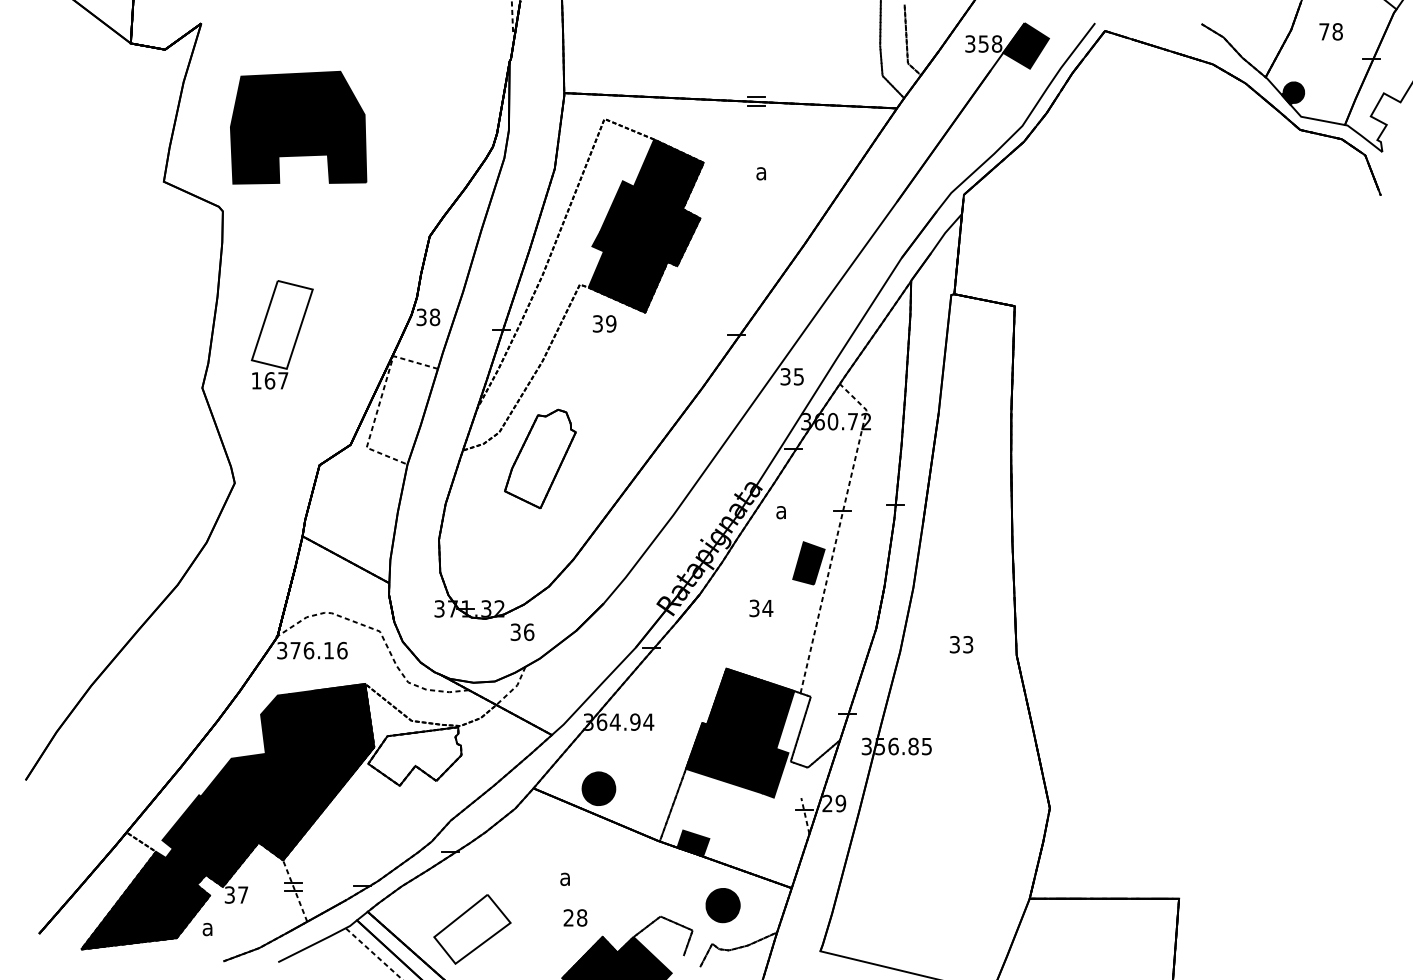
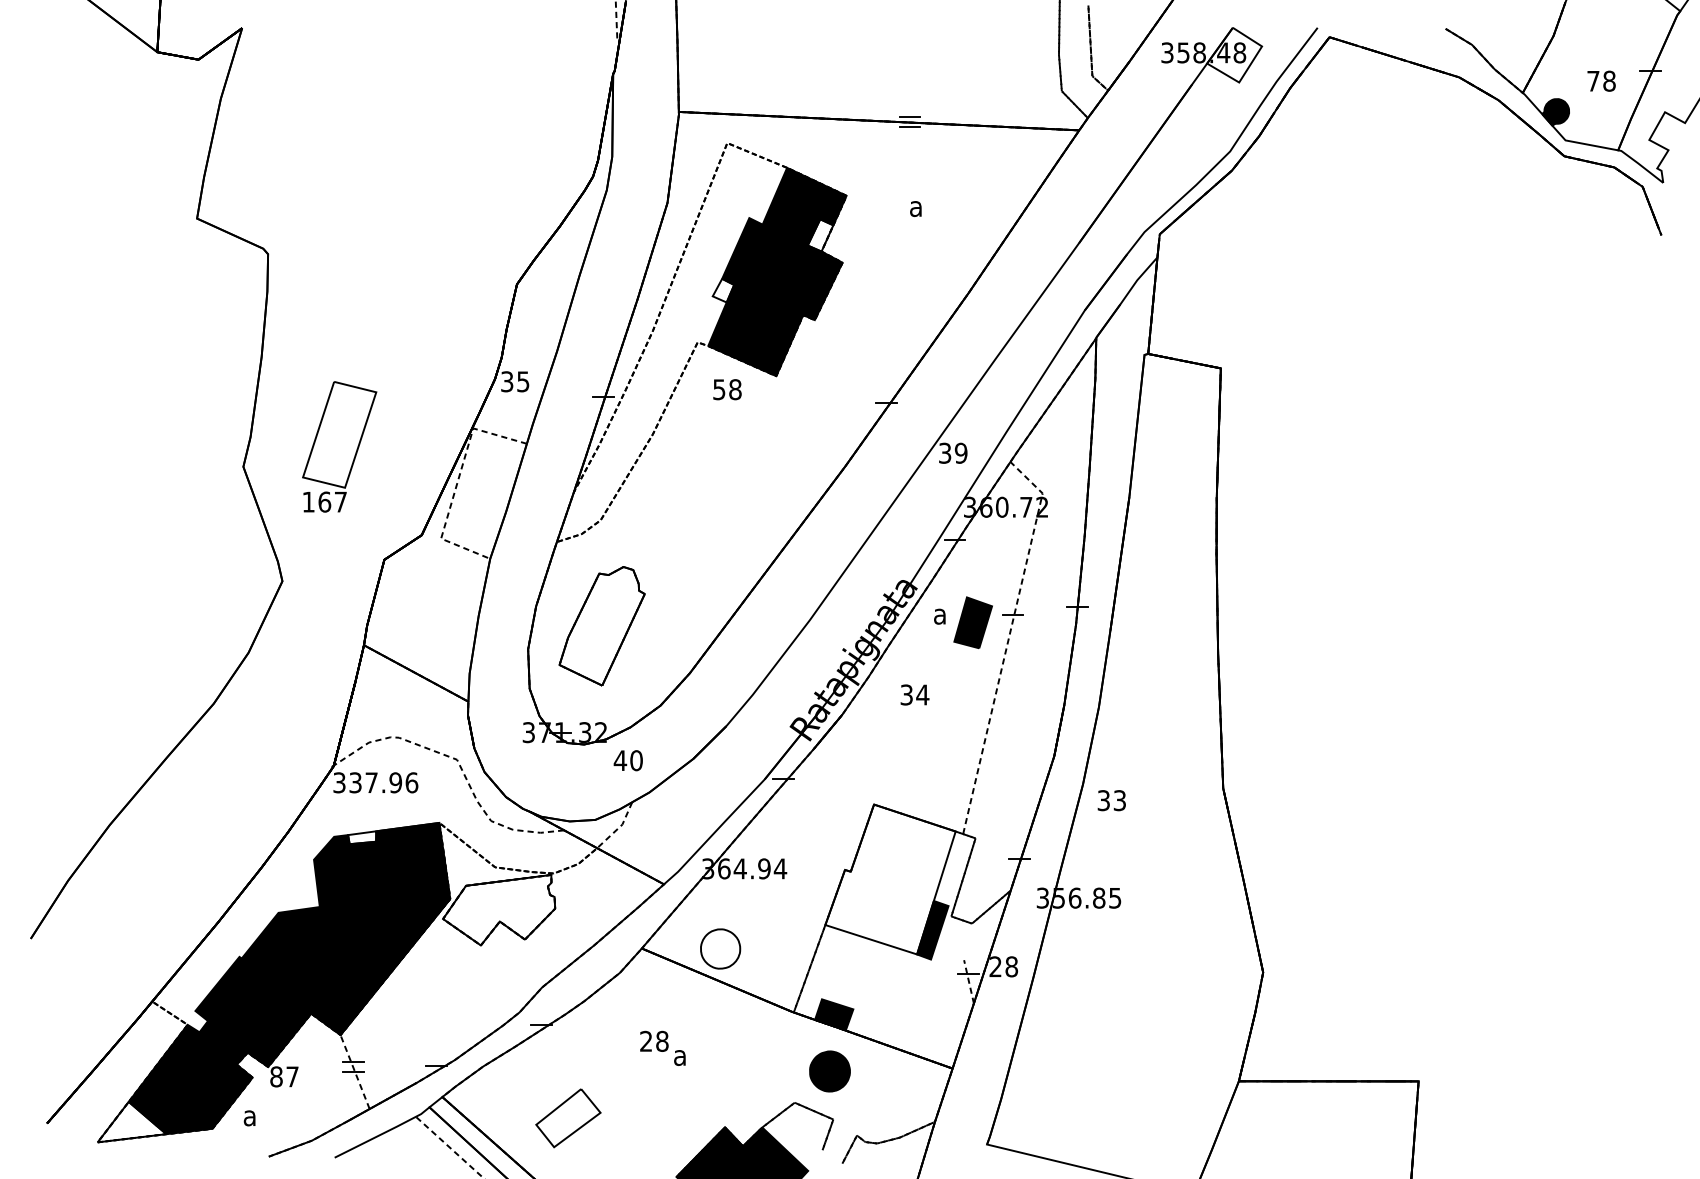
text: (1331, 31) -> (1601, 80), moved
fill: (1026, 45) -> (1234, 54), removed
part: (298, 127) -> (358, 153), removed
fill: (681, 195) -> (820, 235), removed
fill: (601, 241) -> (723, 290), removed
text: (435, 317) -> (523, 381), 38 -> 35
text: (604, 323) -> (727, 389), 39 -> 58
part: (282, 334) -> (339, 446), moved
text: (798, 376) -> (960, 452), 35 -> 39
part: (539, 459) -> (601, 626), moved
part: (808, 563) -> (972, 622), moved
text: (760, 608) -> (914, 694), moved
text: (521, 632) -> (627, 760), 36 -> 40
text: (961, 644) -> (1111, 800), moved
text: (312, 650) -> (375, 782), 376.16 -> 337.96
fill: (301, 696) -> (362, 837), removed
fill: (740, 731) -> (890, 879), removed
fill: (598, 788) -> (720, 948), removed
text: (840, 803) -> (1011, 966), 29 -> 28
text: (229, 894) -> (276, 1076), 37 -> 87
part: (722, 905) -> (829, 1071), moved
text: (575, 917) -> (654, 1040), moved
part: (472, 929) -> (568, 1118), size x0.7
fill: (109, 932) -> (131, 1121), removed

